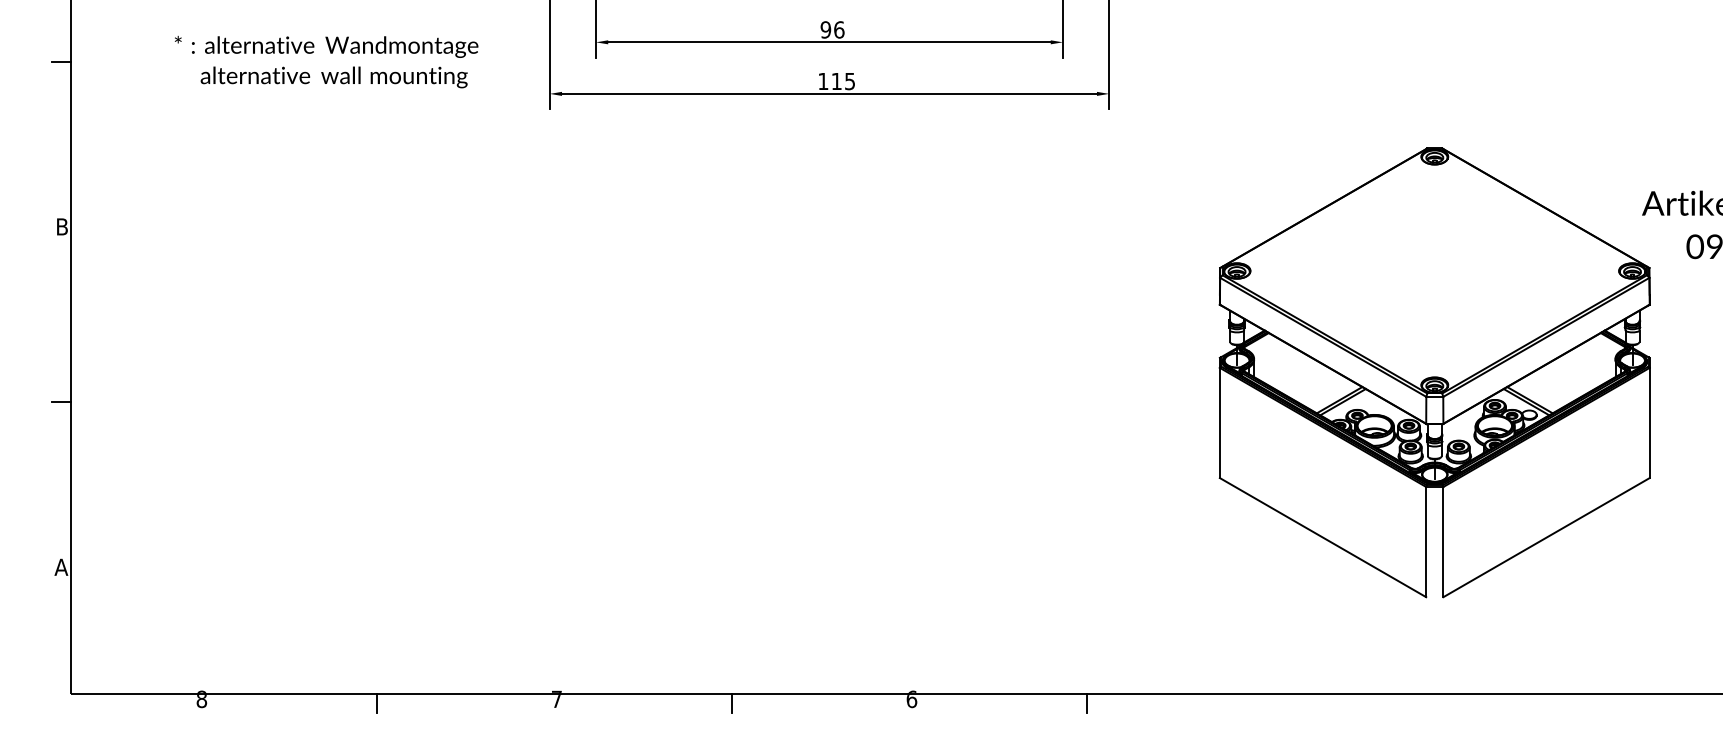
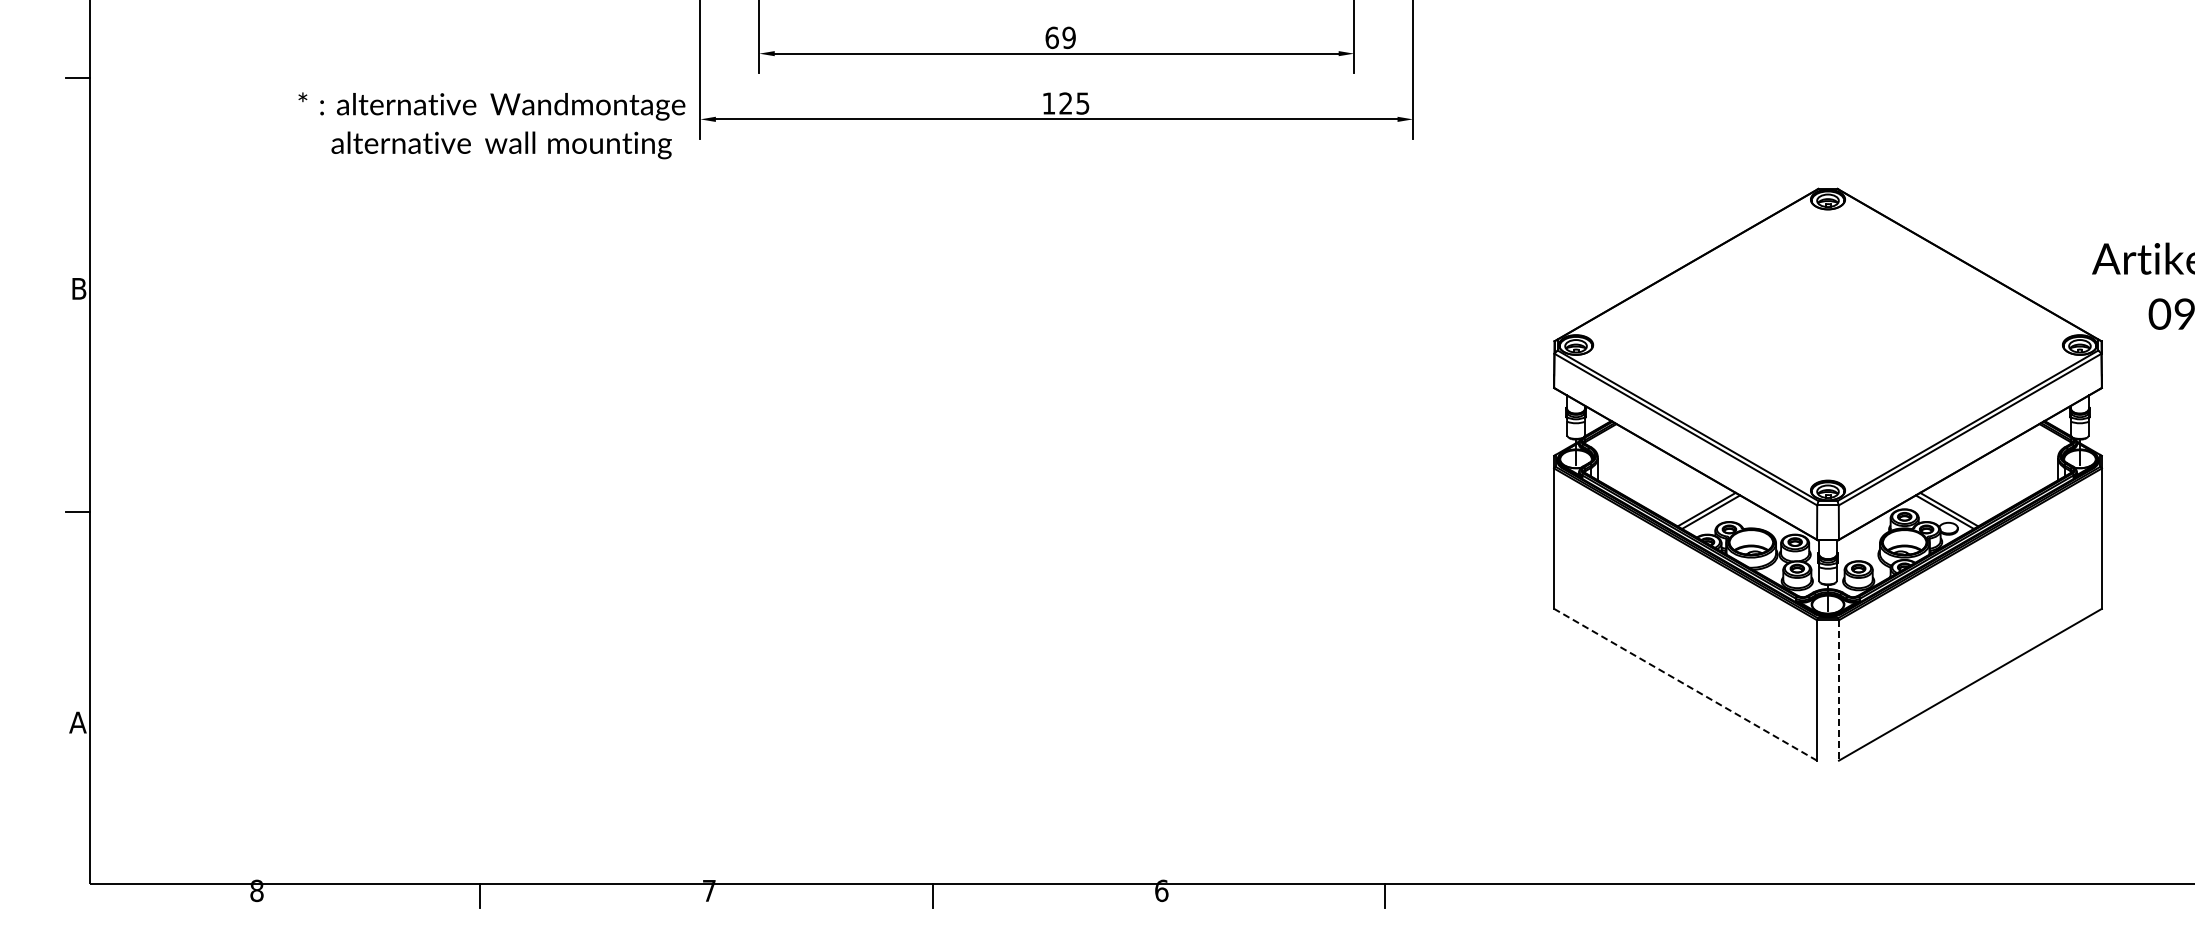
text: (832, 29) -> (1060, 37), 96 -> 69
text: (326, 61) -> (491, 125), moved
text: (836, 81) -> (1065, 103), 115 -> 125
line: (1322, 537) -> (1685, 684), solid -> dashed
line: (1443, 542) -> (1838, 690), solid -> dashed

